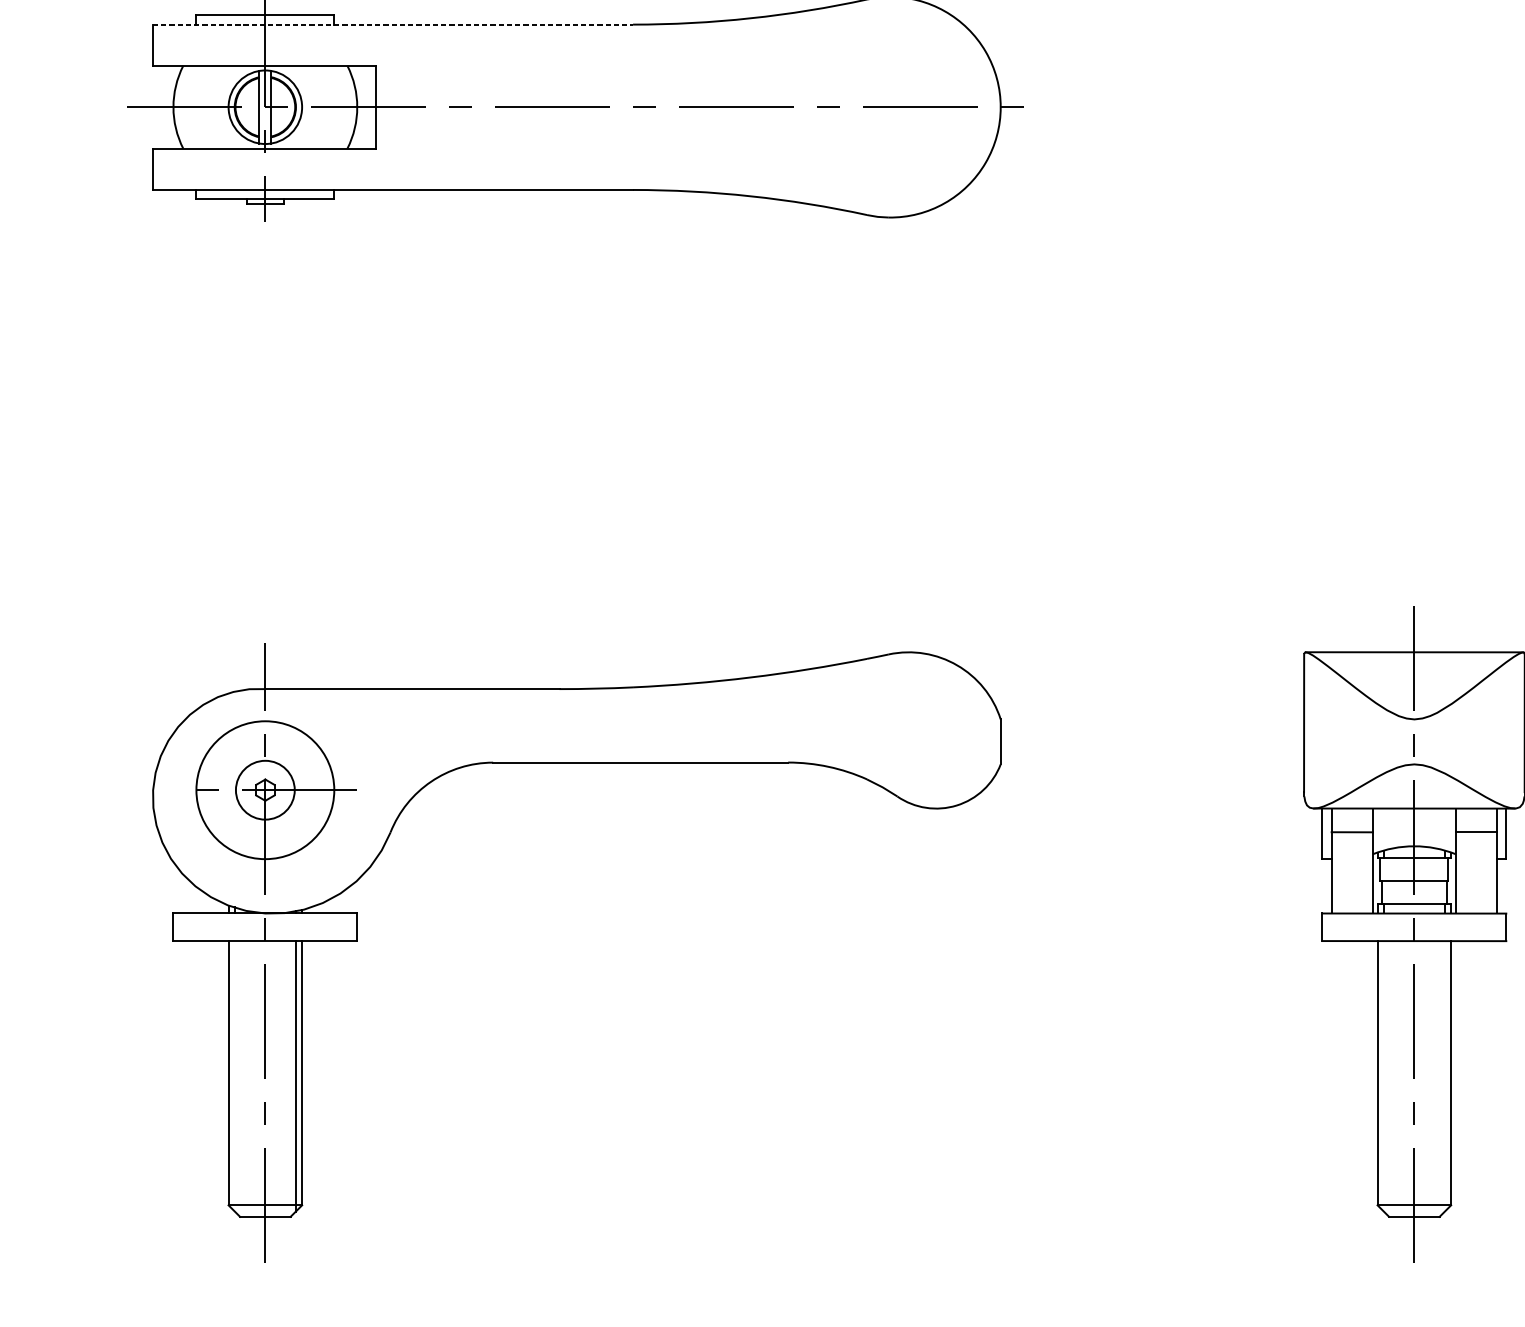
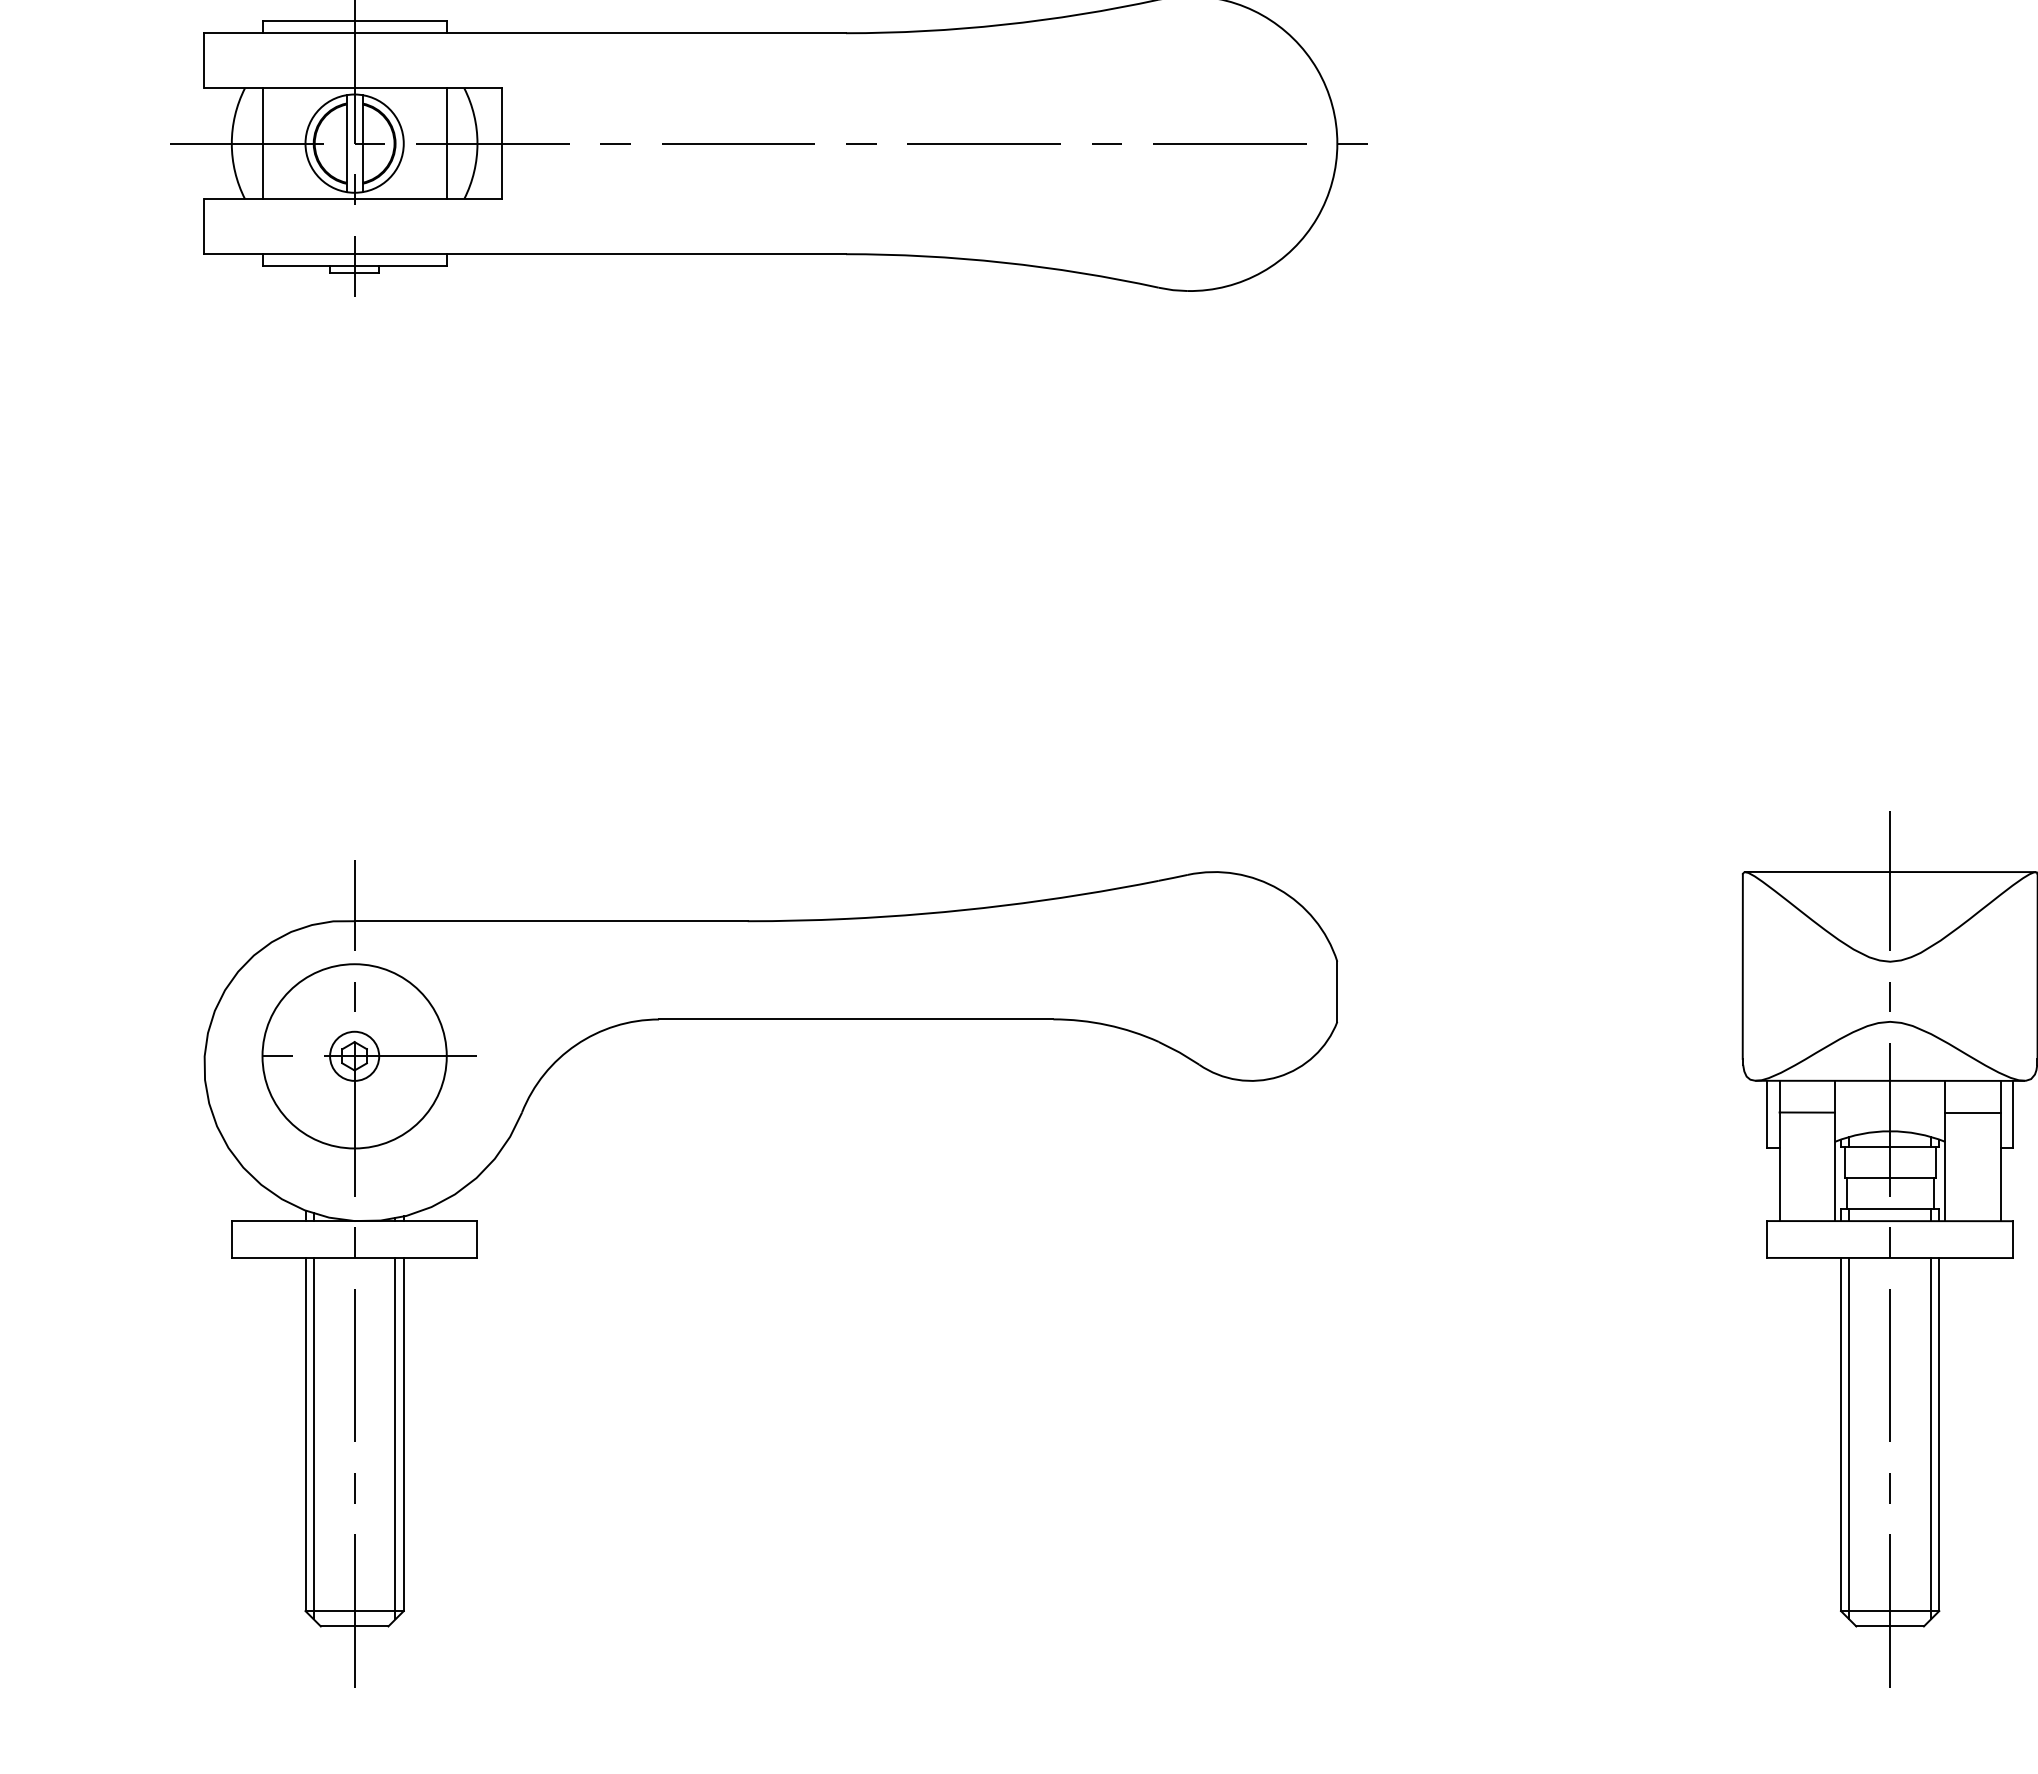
line: (393, 24) -> (525, 33), dashed -> solid
line: (196, 107) -> (262, 143), added
line: (334, 107) -> (446, 143), added
circle: (265, 789) -> (354, 1055), size x0.62
line: (234, 1076) -> (313, 1438), added
line: (1383, 1076) -> (1849, 1438), added
line: (1445, 1076) -> (1931, 1438), added

